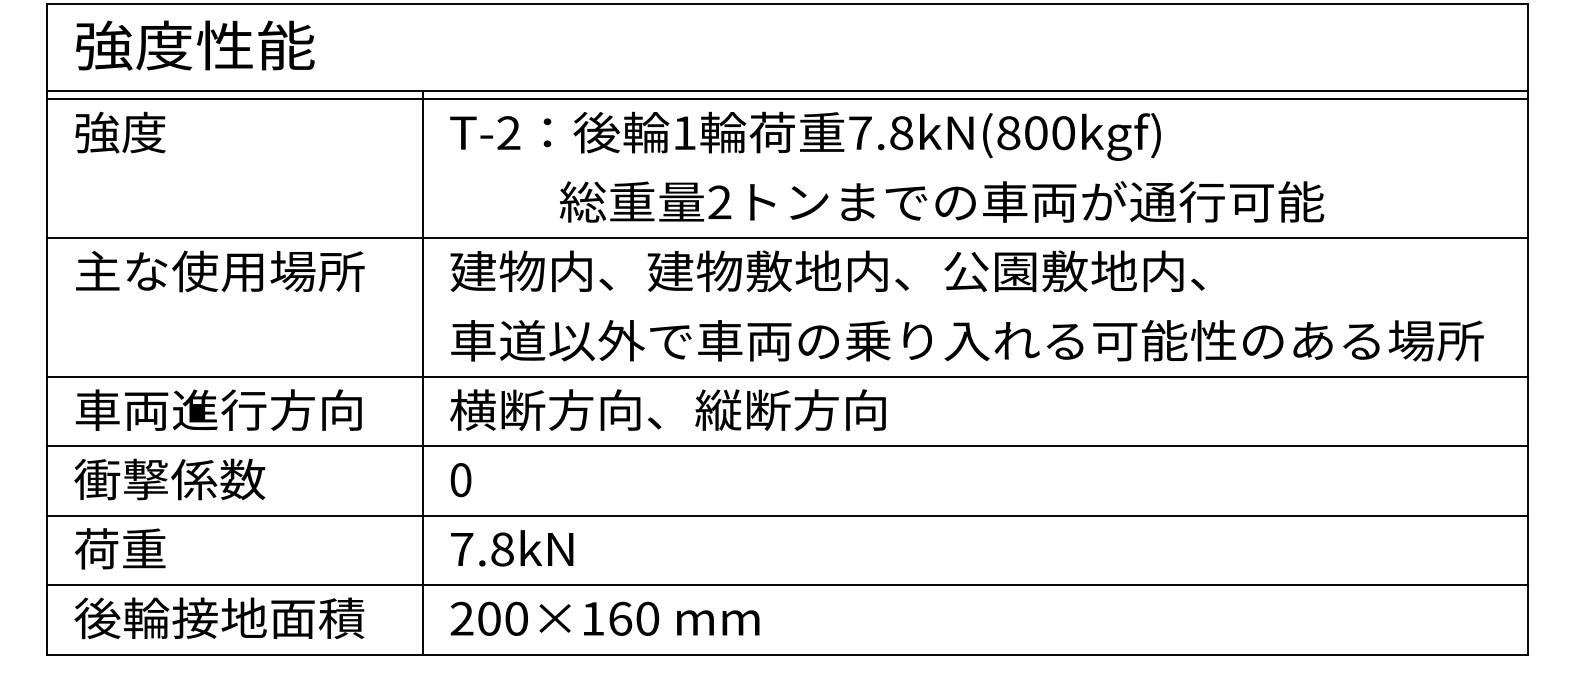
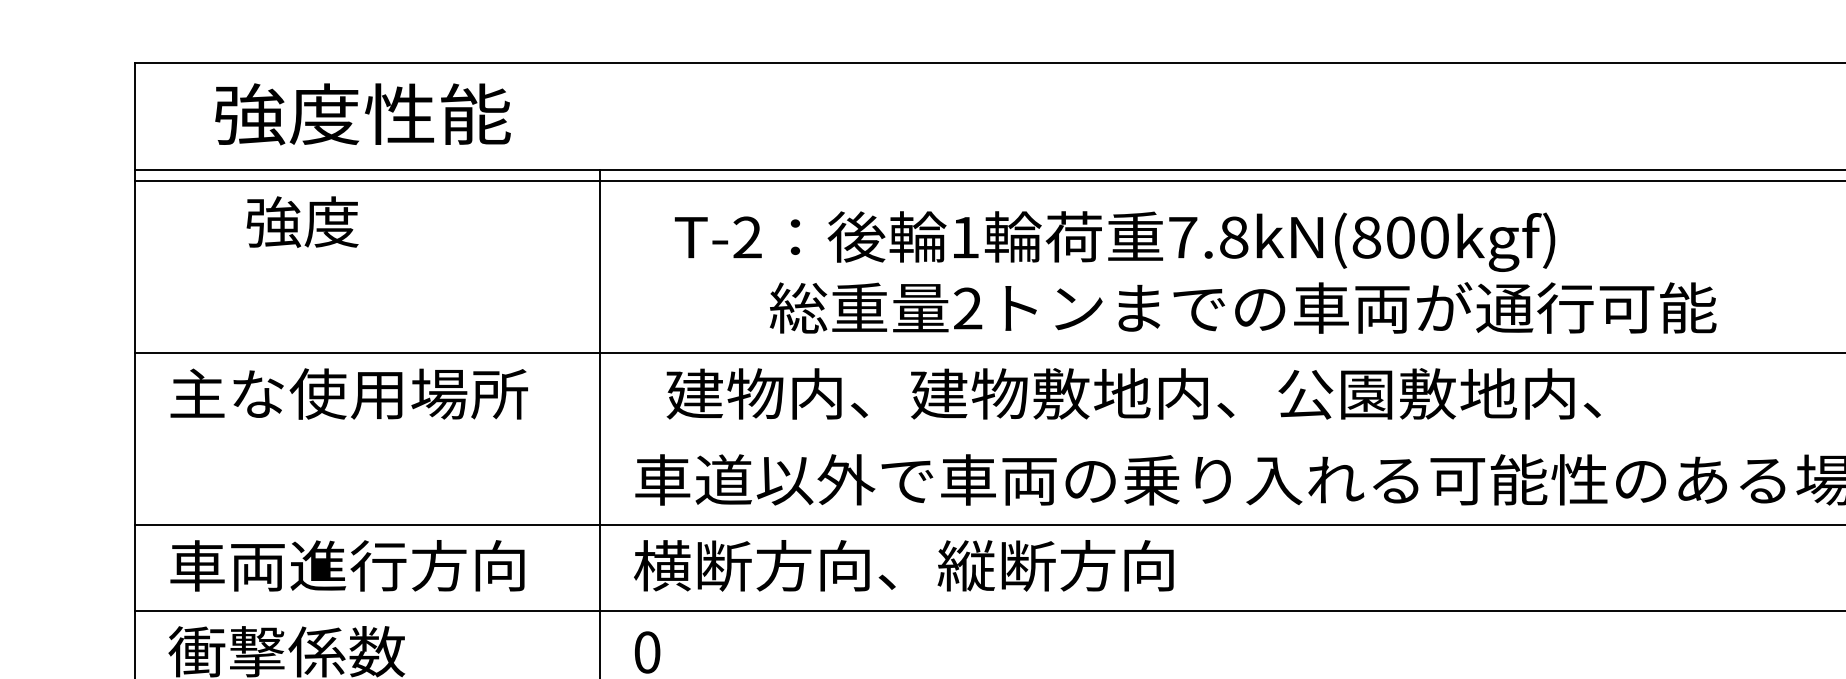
text: (195, 45) -> (363, 114), moved
text: (120, 132) -> (302, 221), moved
text: (805, 135) -> (1115, 240), moved
text: (827, 271) -> (1133, 394), moved

